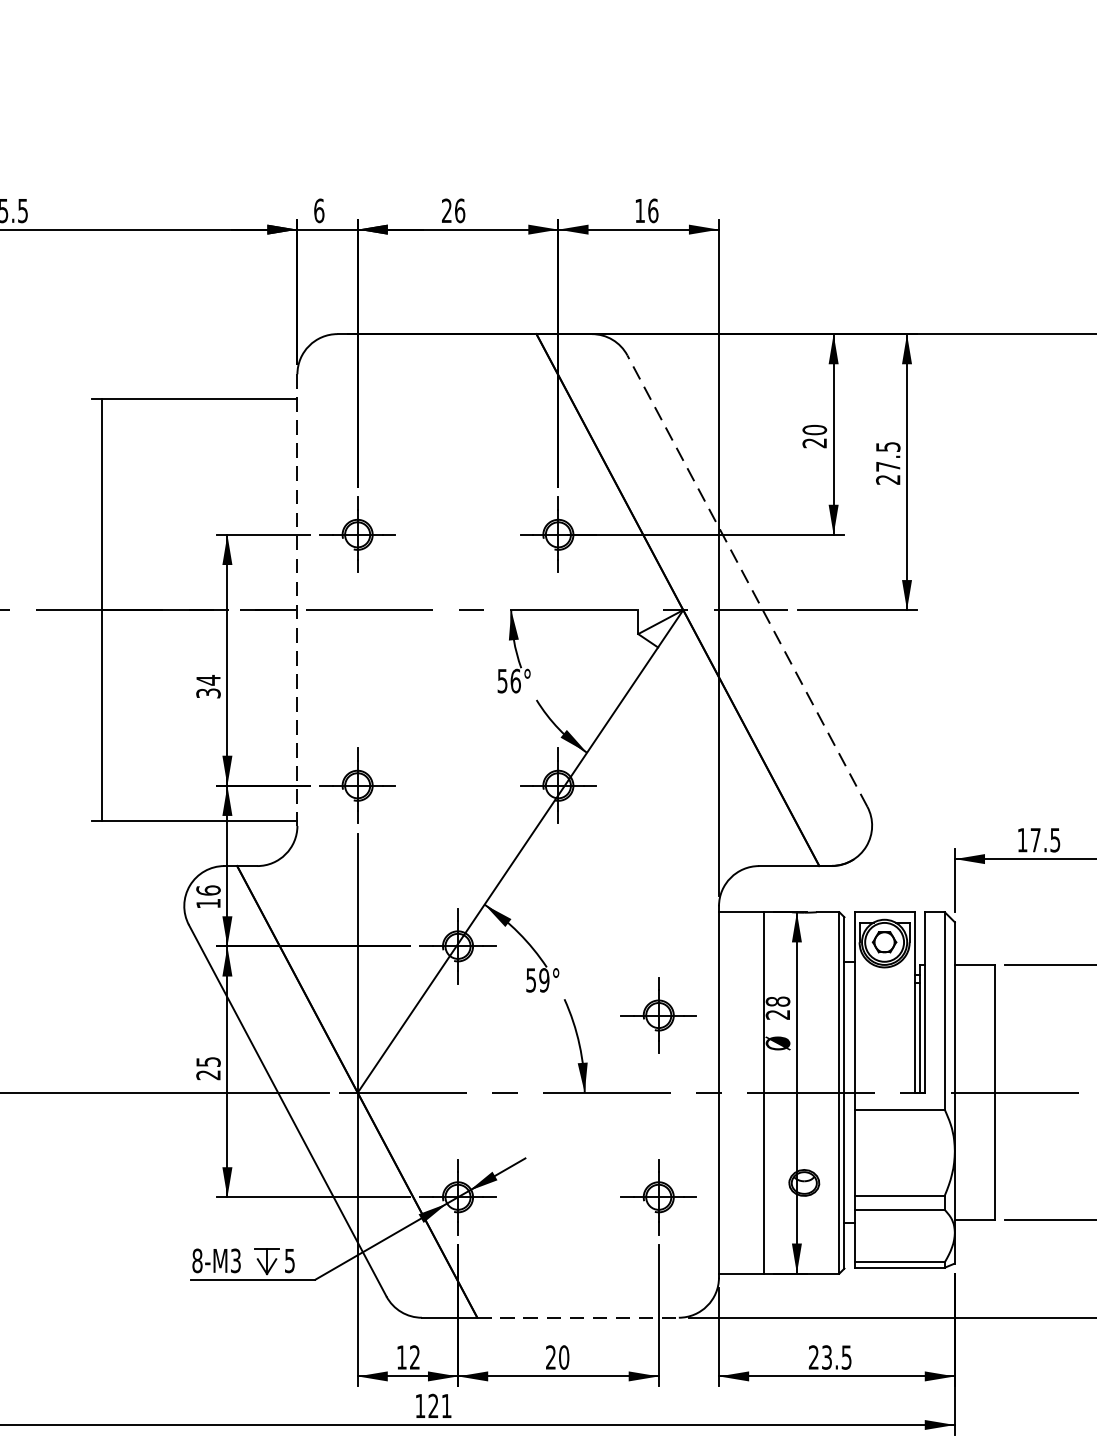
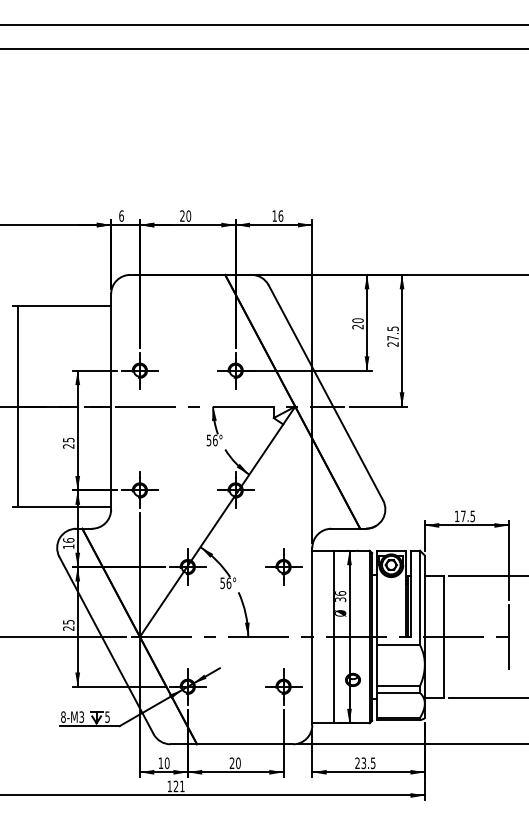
text: (459, 209) -> (188, 215), 26 -> 20
line: (746, 580) -> (325, 392), dashed -> solid
line: (298, 599) -> (111, 401), dashed -> solid
text: (208, 685) -> (68, 442), 34 -> 25
text: (543, 980) -> (228, 583), 59° -> 56°
text: (778, 1008) -> (340, 596), 28 -> 36
part: (658, 1014) -> (283, 566), moved
line: (578, 1318) -> (245, 744), dashed -> solid
text: (413, 1358) -> (166, 763), 12 -> 10

